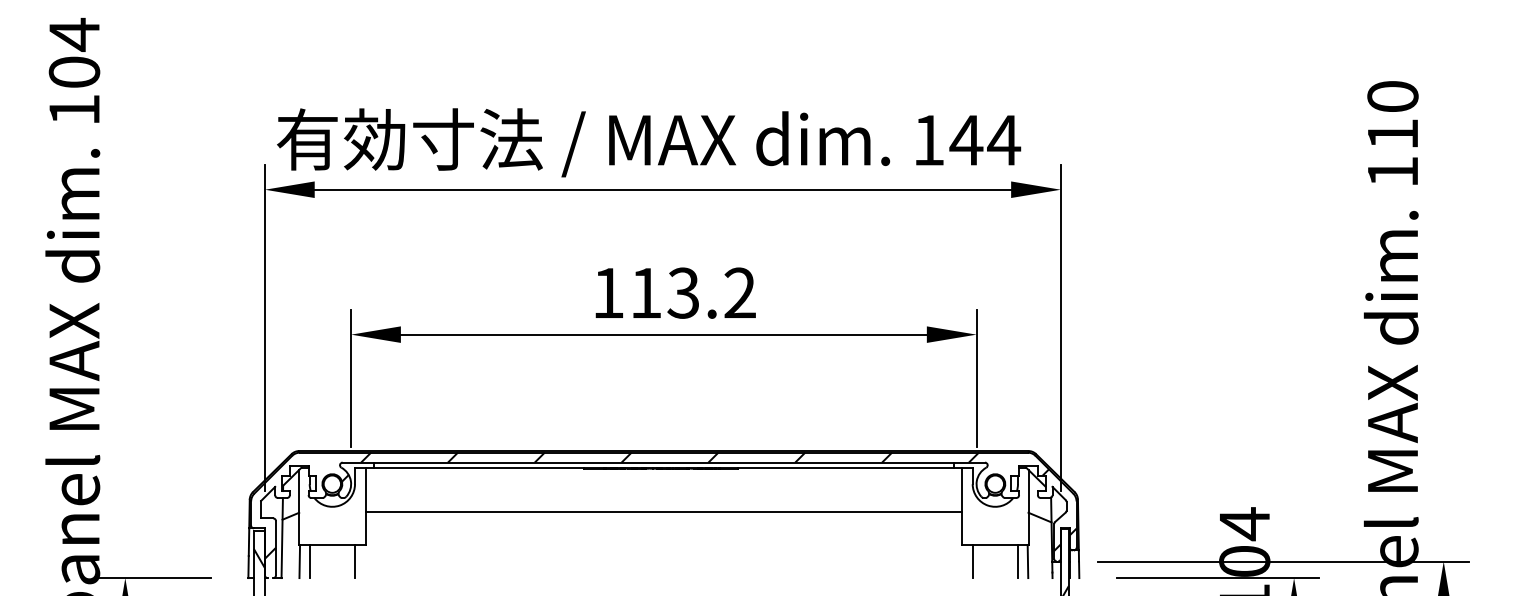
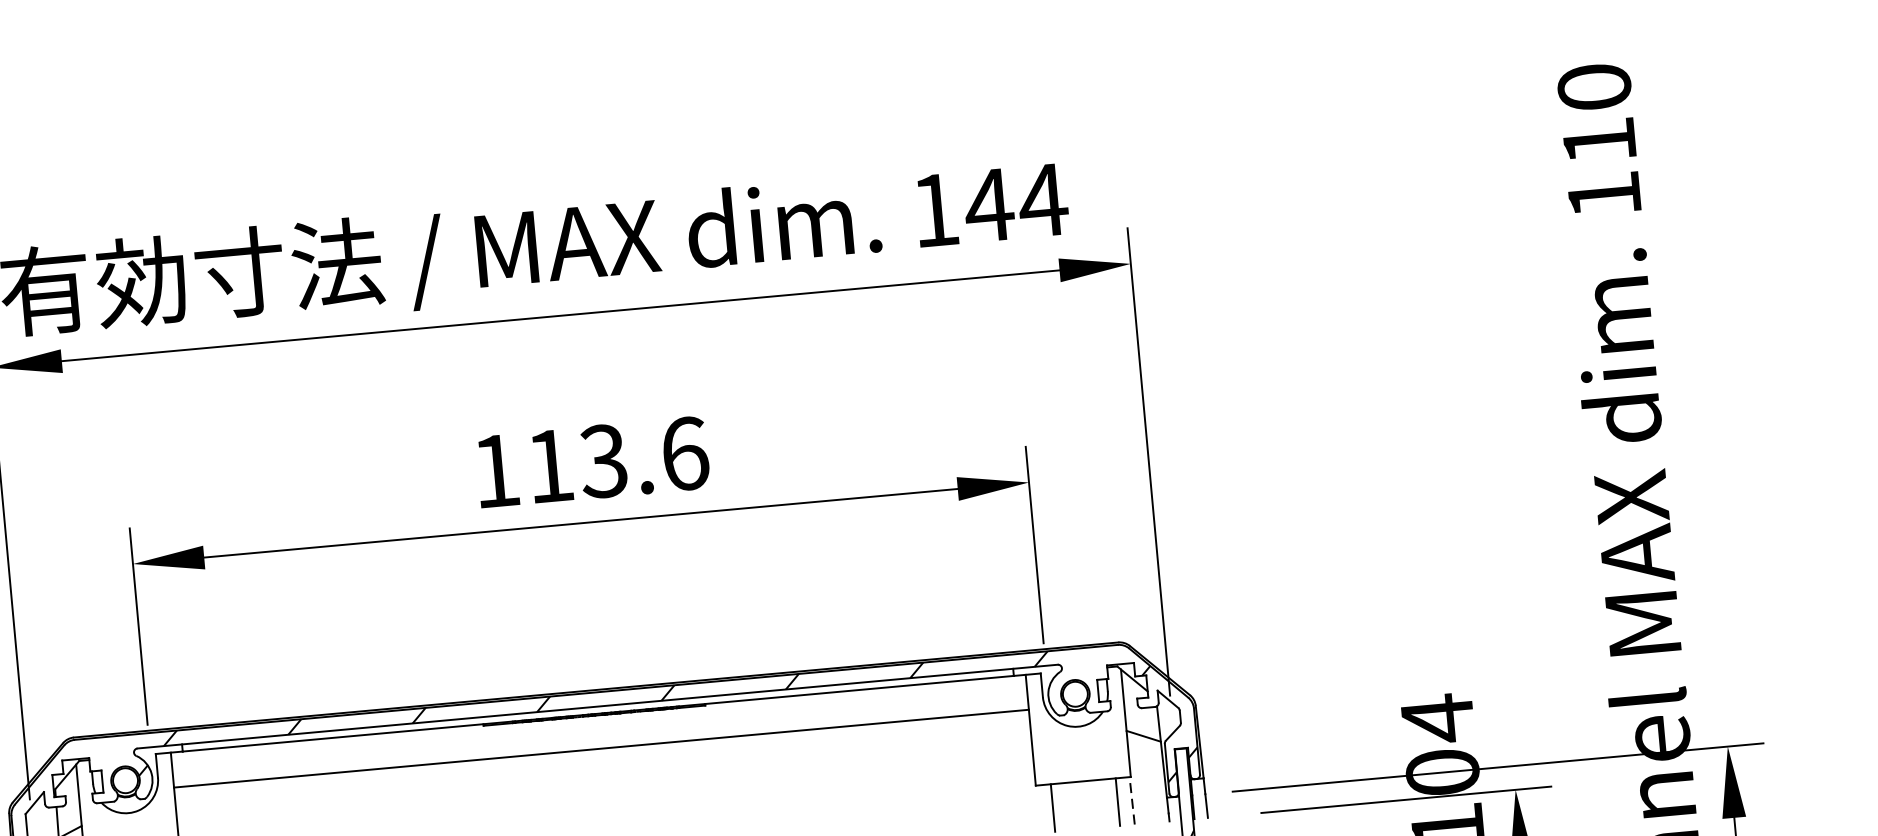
text: (740, 292) -> (685, 452), 113.2 -> 113.6
line: (663, 511) -> (600, 748), moved
line: (1027, 561) -> (1131, 800), solid -> dashed

